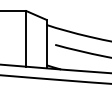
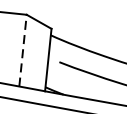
line: (26, 38) -> (23, 50), solid -> dashed

